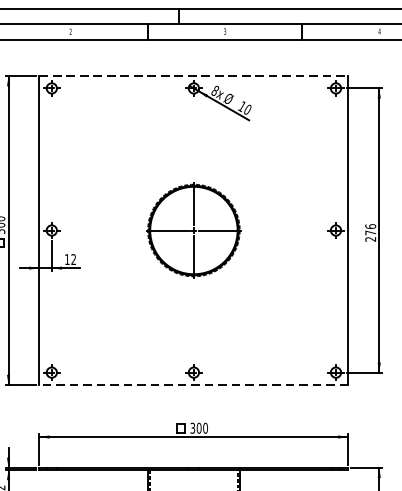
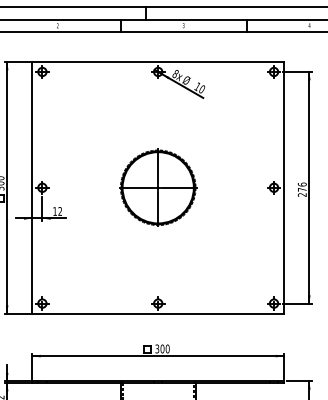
line: (194, 75) -> (158, 61), dashed -> solid
line: (194, 384) -> (158, 313), dashed -> solid

